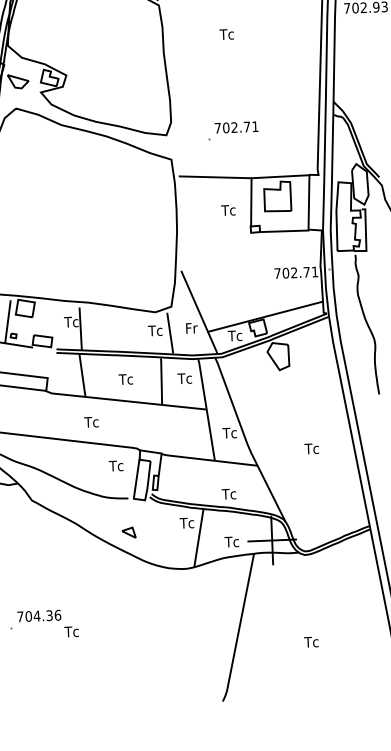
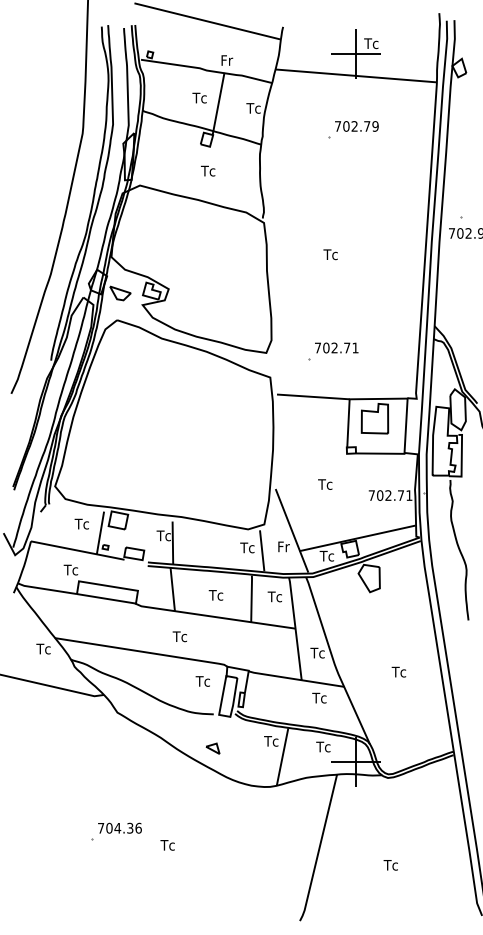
text: (228, 210) -> (325, 484), moved
text: (229, 493) -> (319, 697), moved
text: (231, 541) -> (323, 746), moved
text: (71, 632) -> (167, 845), moved

